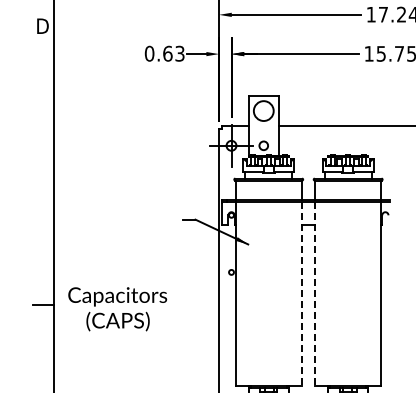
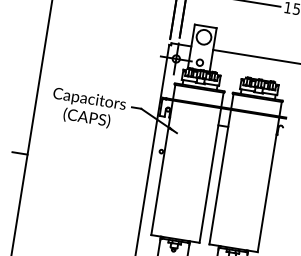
line: (301, 293) -> (210, 175), dashed -> solid
line: (315, 293) -> (220, 176), dashed -> solid
text: (117, 309) -> (87, 109), moved

